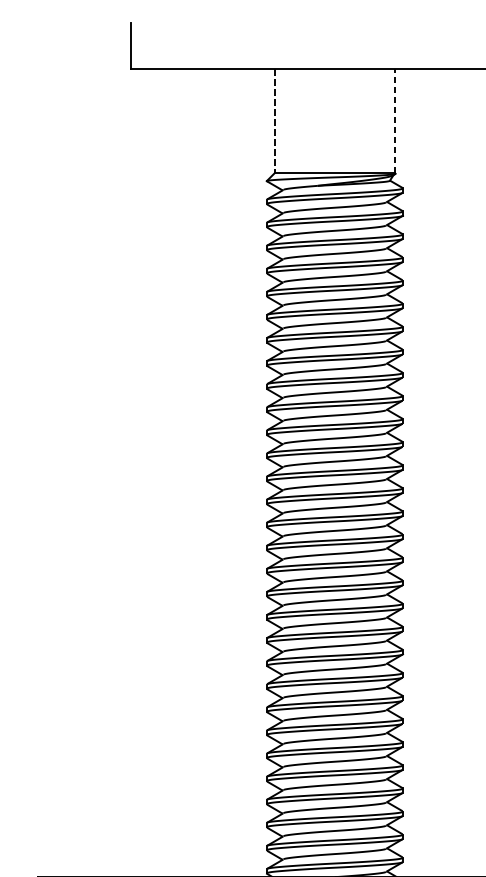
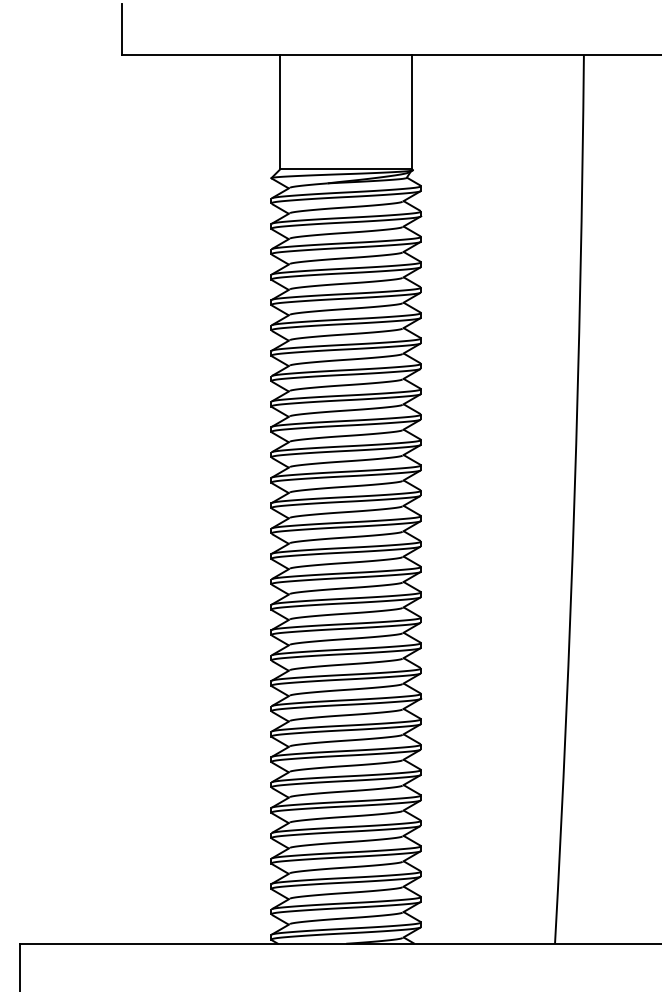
line: (395, 120) -> (412, 111), dashed -> solid
line: (275, 121) -> (280, 112), dashed -> solid

